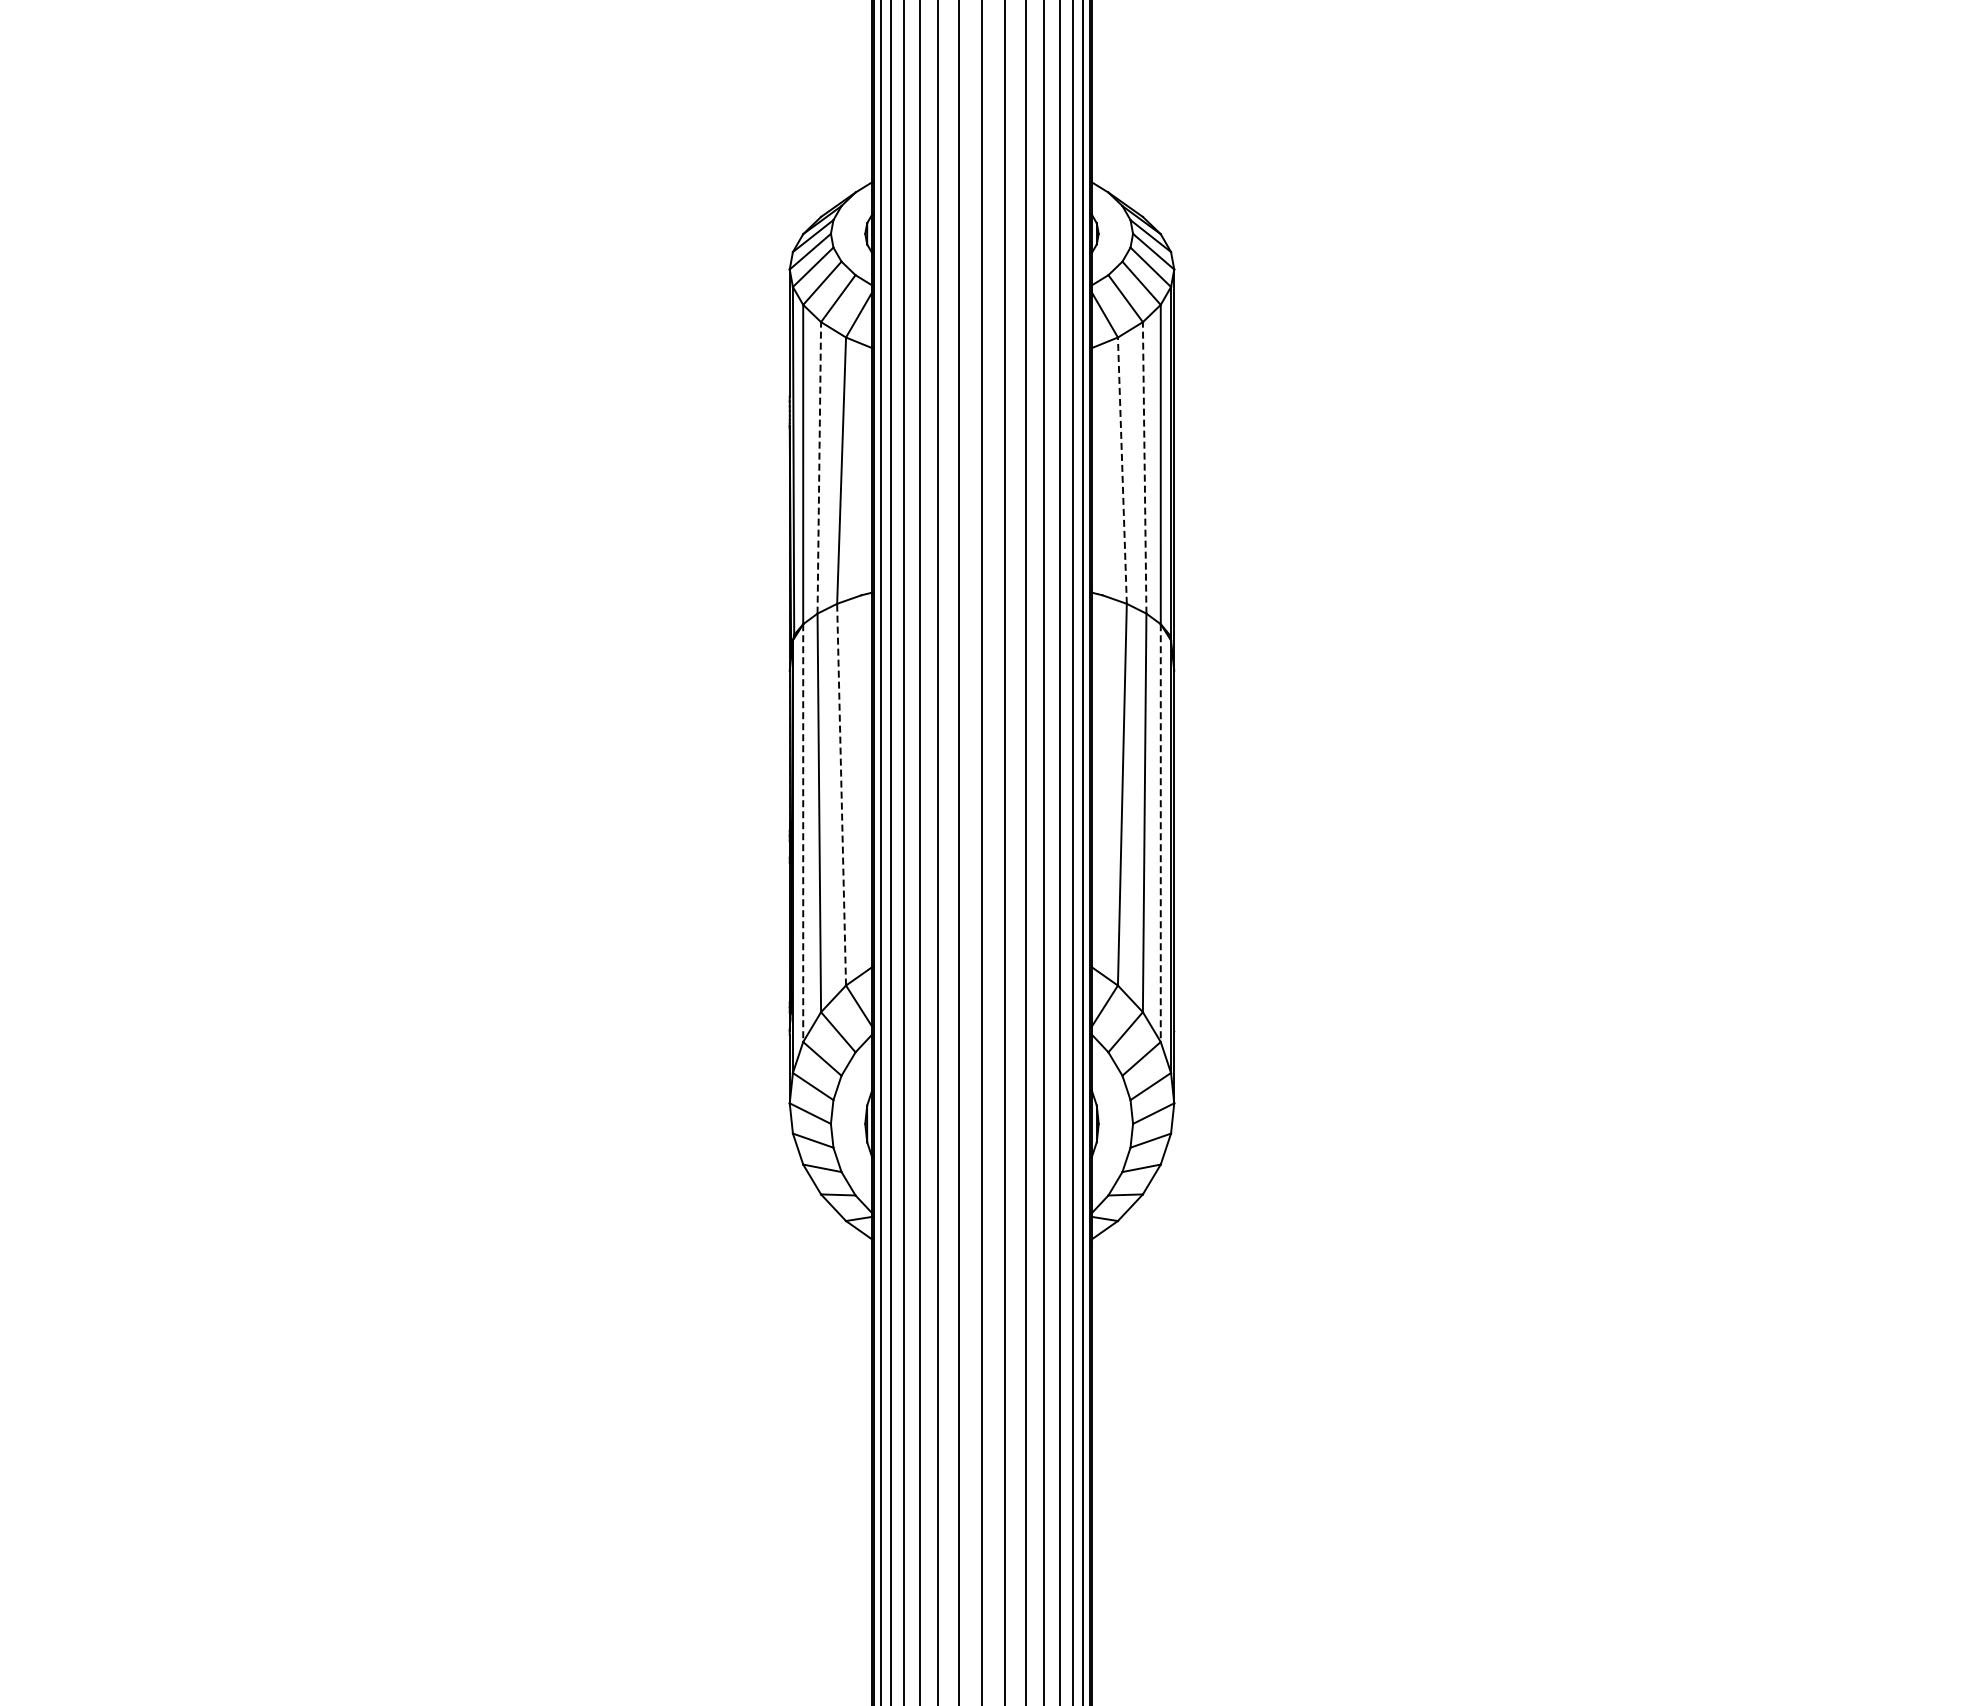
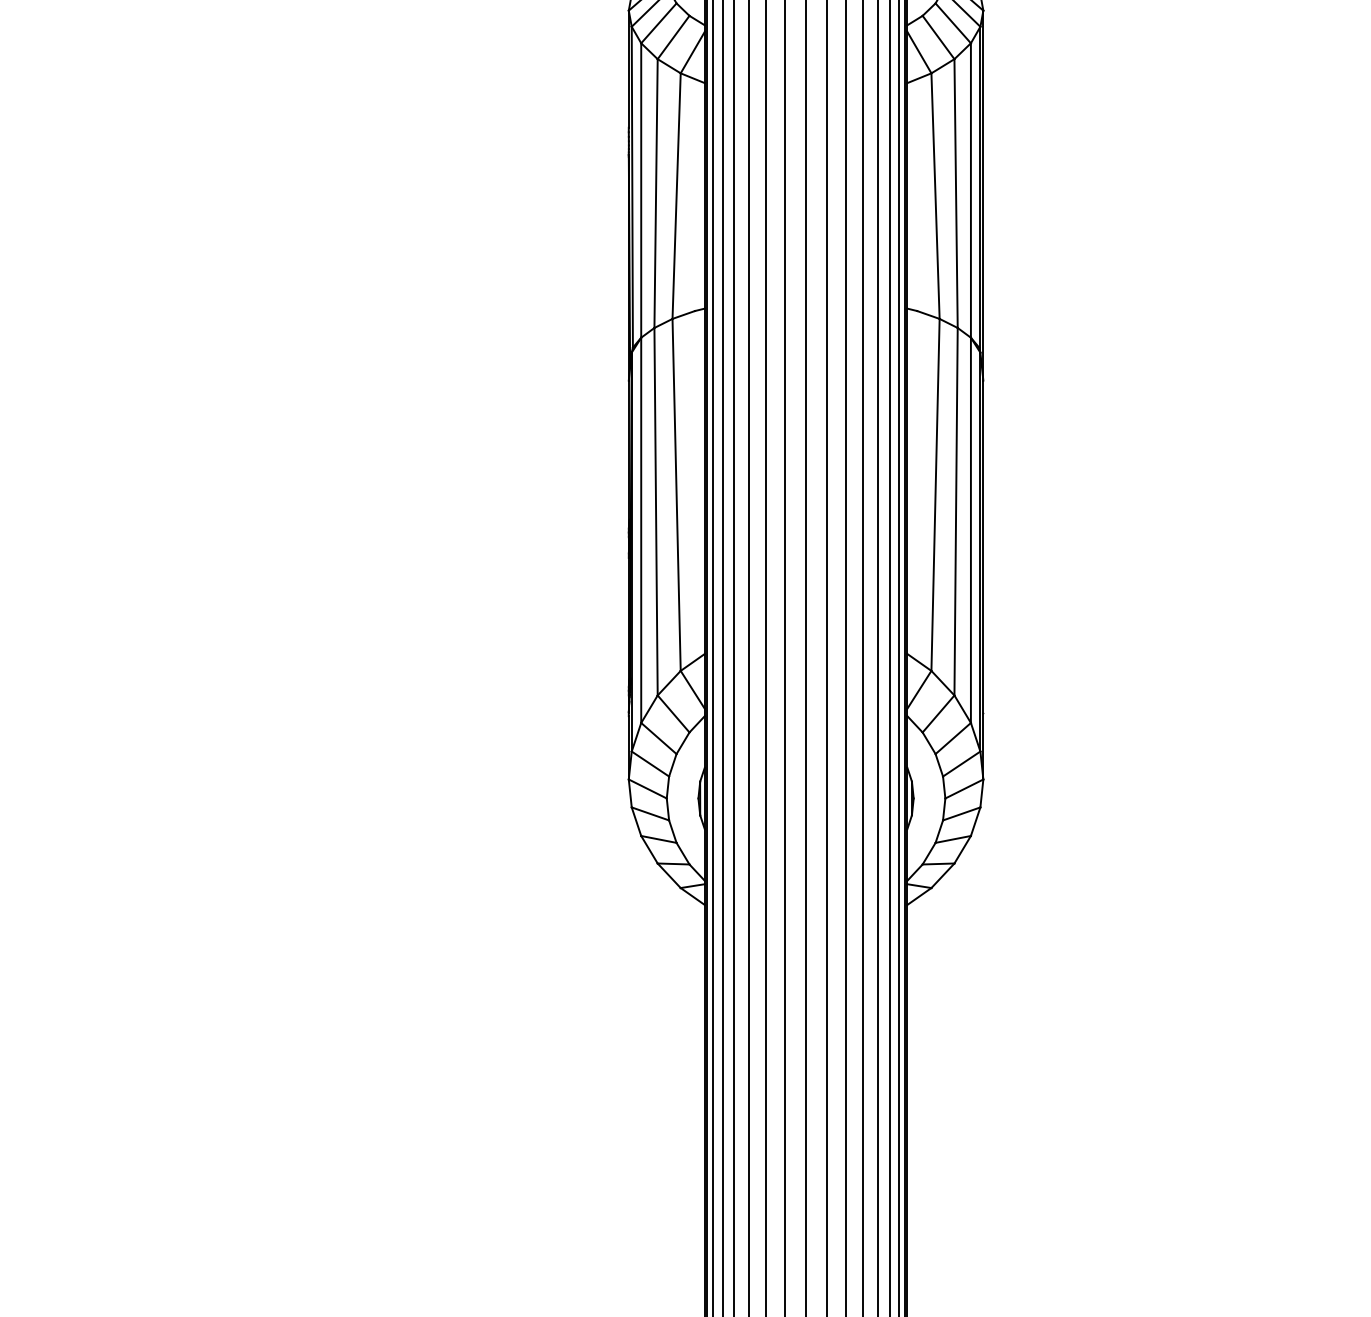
line: (819, 467) -> (656, 193), dashed -> solid
line: (1144, 467) -> (955, 193), dashed -> solid
line: (1122, 470) -> (935, 195), dashed -> solid
line: (841, 794) -> (676, 494), dashed -> solid
line: (803, 833) -> (641, 530), dashed -> solid
line: (1160, 833) -> (970, 530), dashed -> solid

